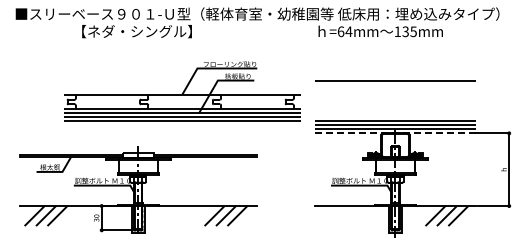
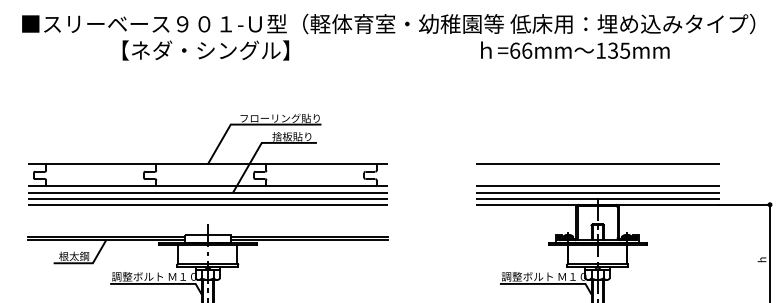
text: (348, 31) -> (526, 50), =64mm -> =66mm
line: (395, 80) -> (597, 164), moved
part: (182, 91) -> (208, 159), moved
line: (395, 133) -> (597, 204), dashed -> solid

